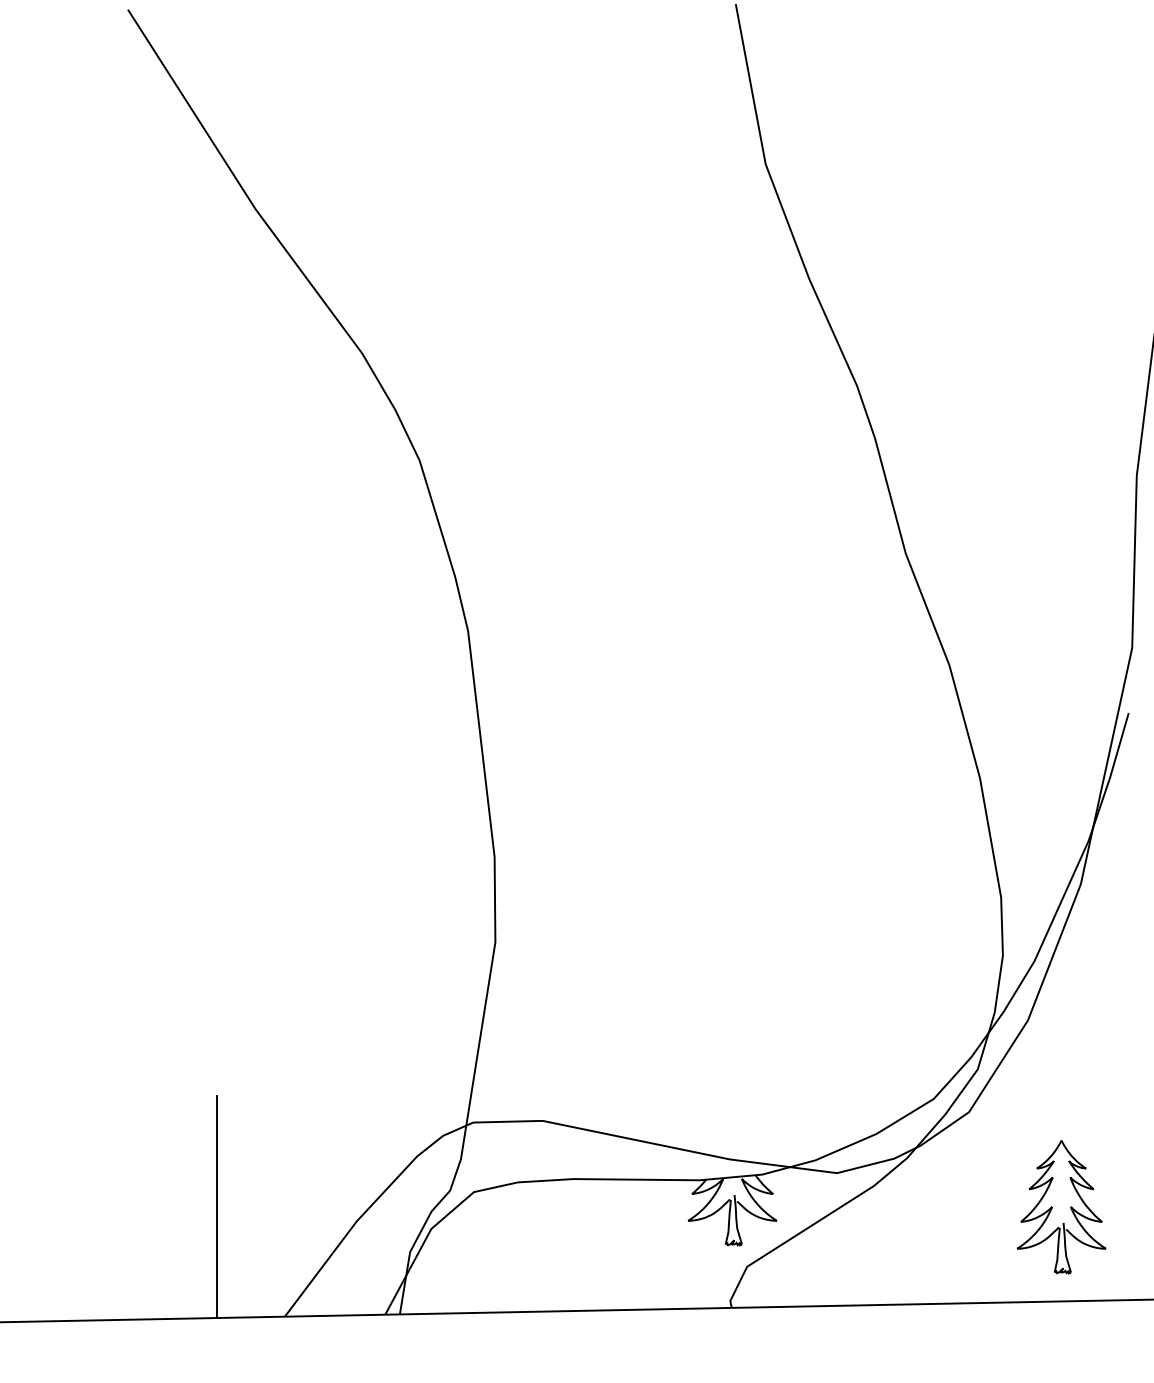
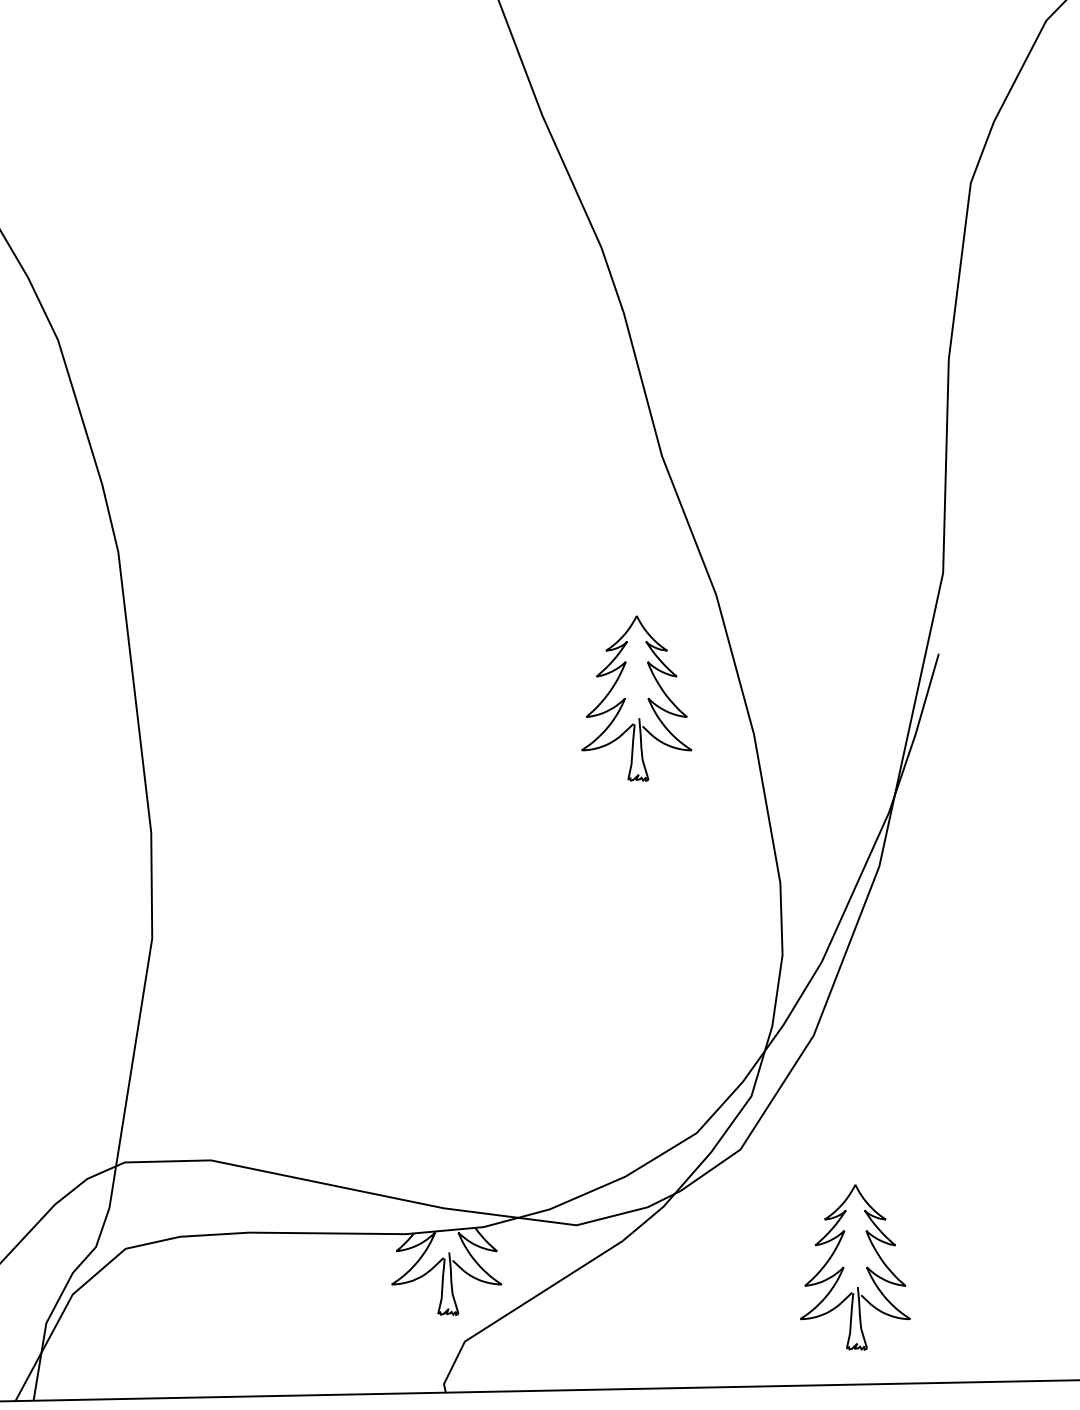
part: (885, 749) -> (636, 699), added

